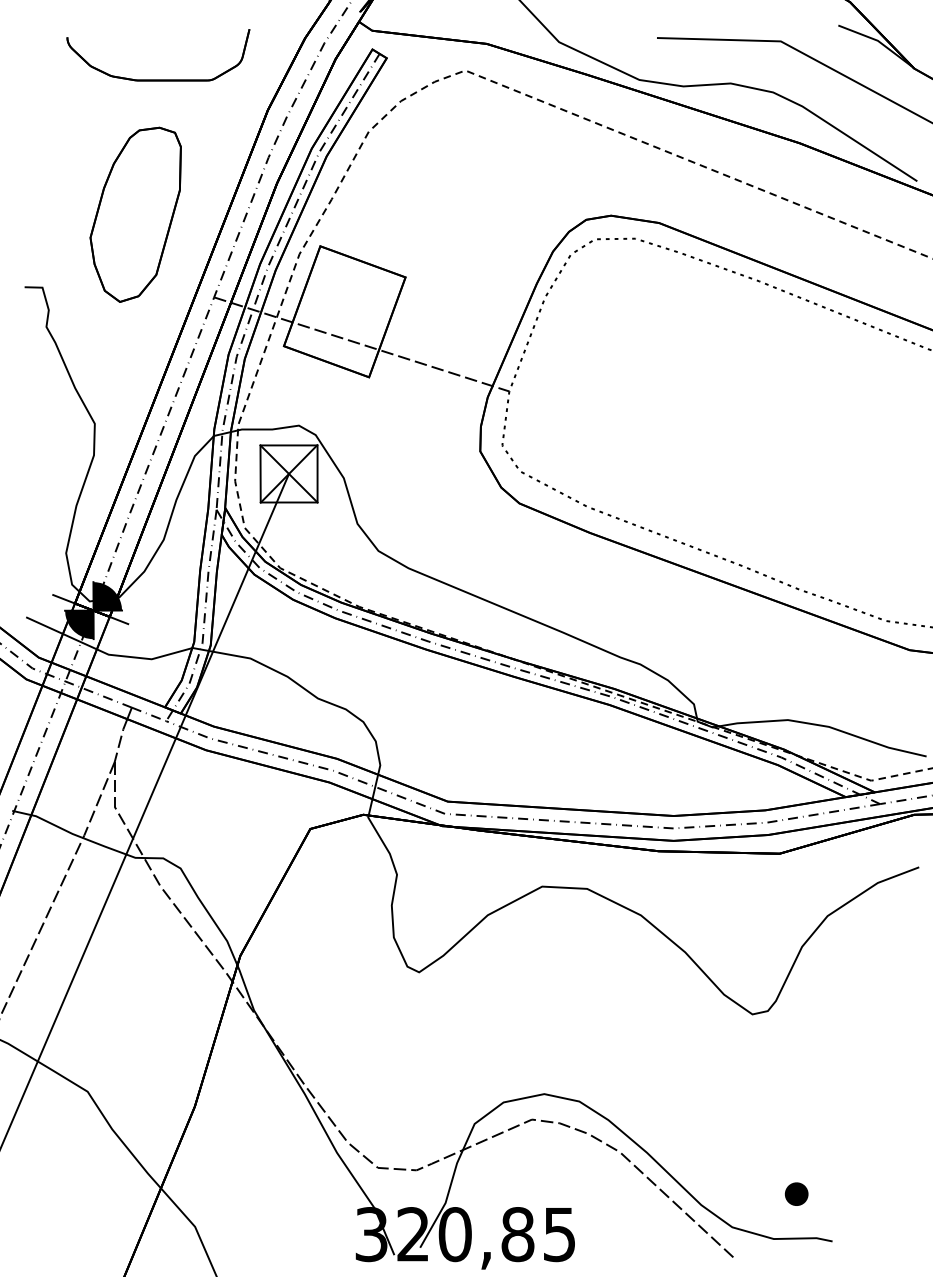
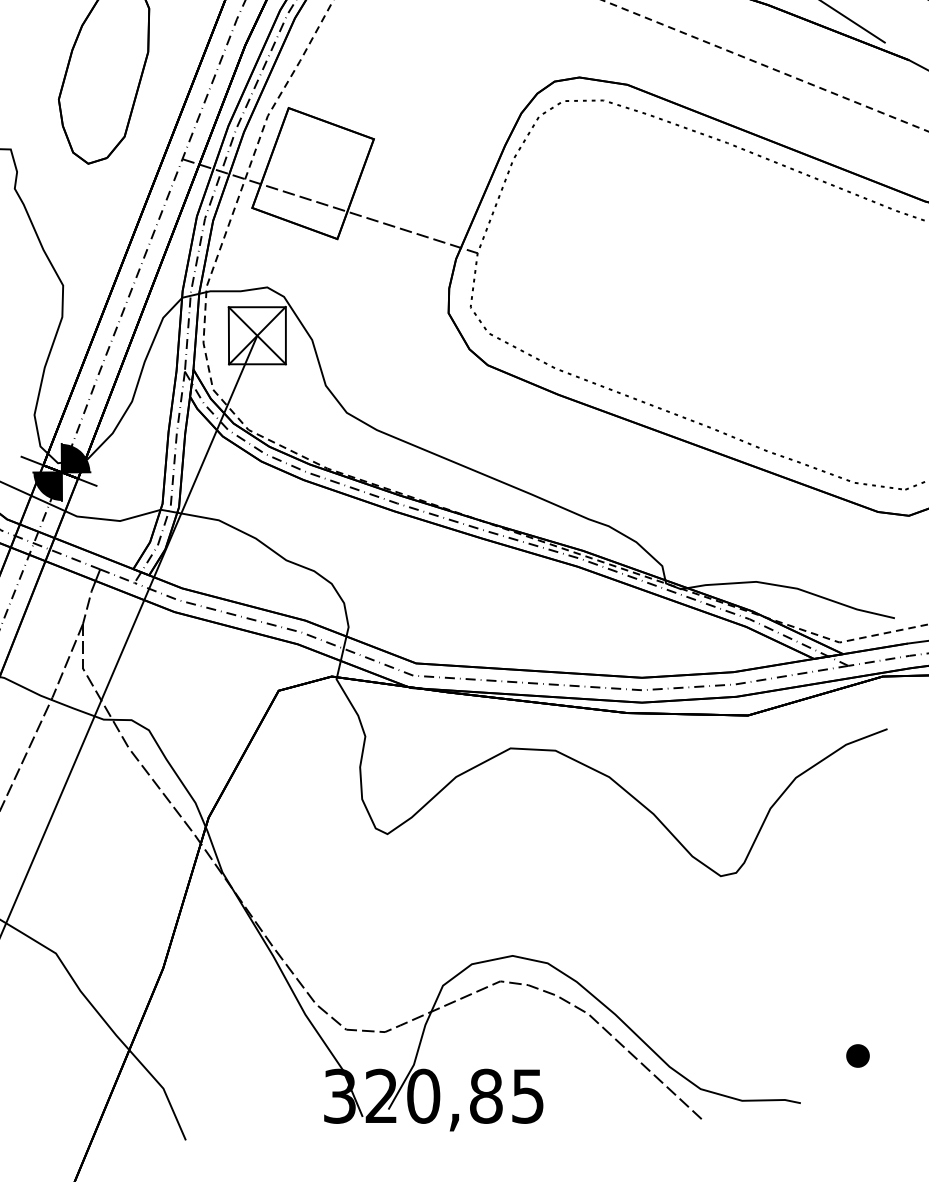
part: (796, 1193) -> (857, 1055), moved

